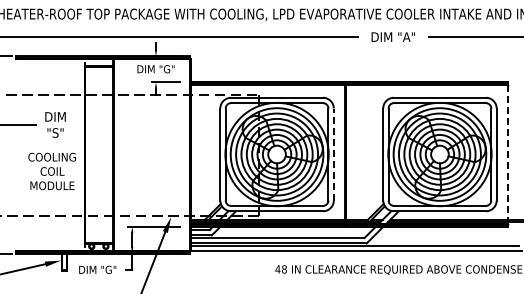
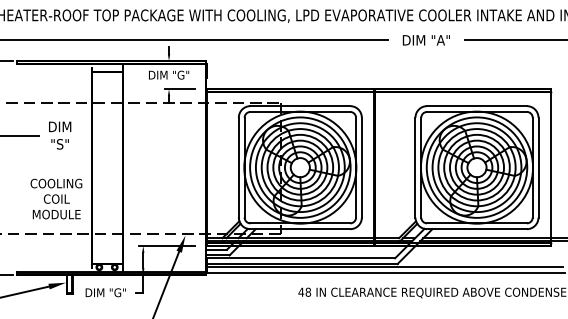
line: (333, 154) -> (361, 167), dashed -> solid
line: (508, 154) -> (551, 167), dashed -> solid
text: (51, 171) -> (55, 199), moved

